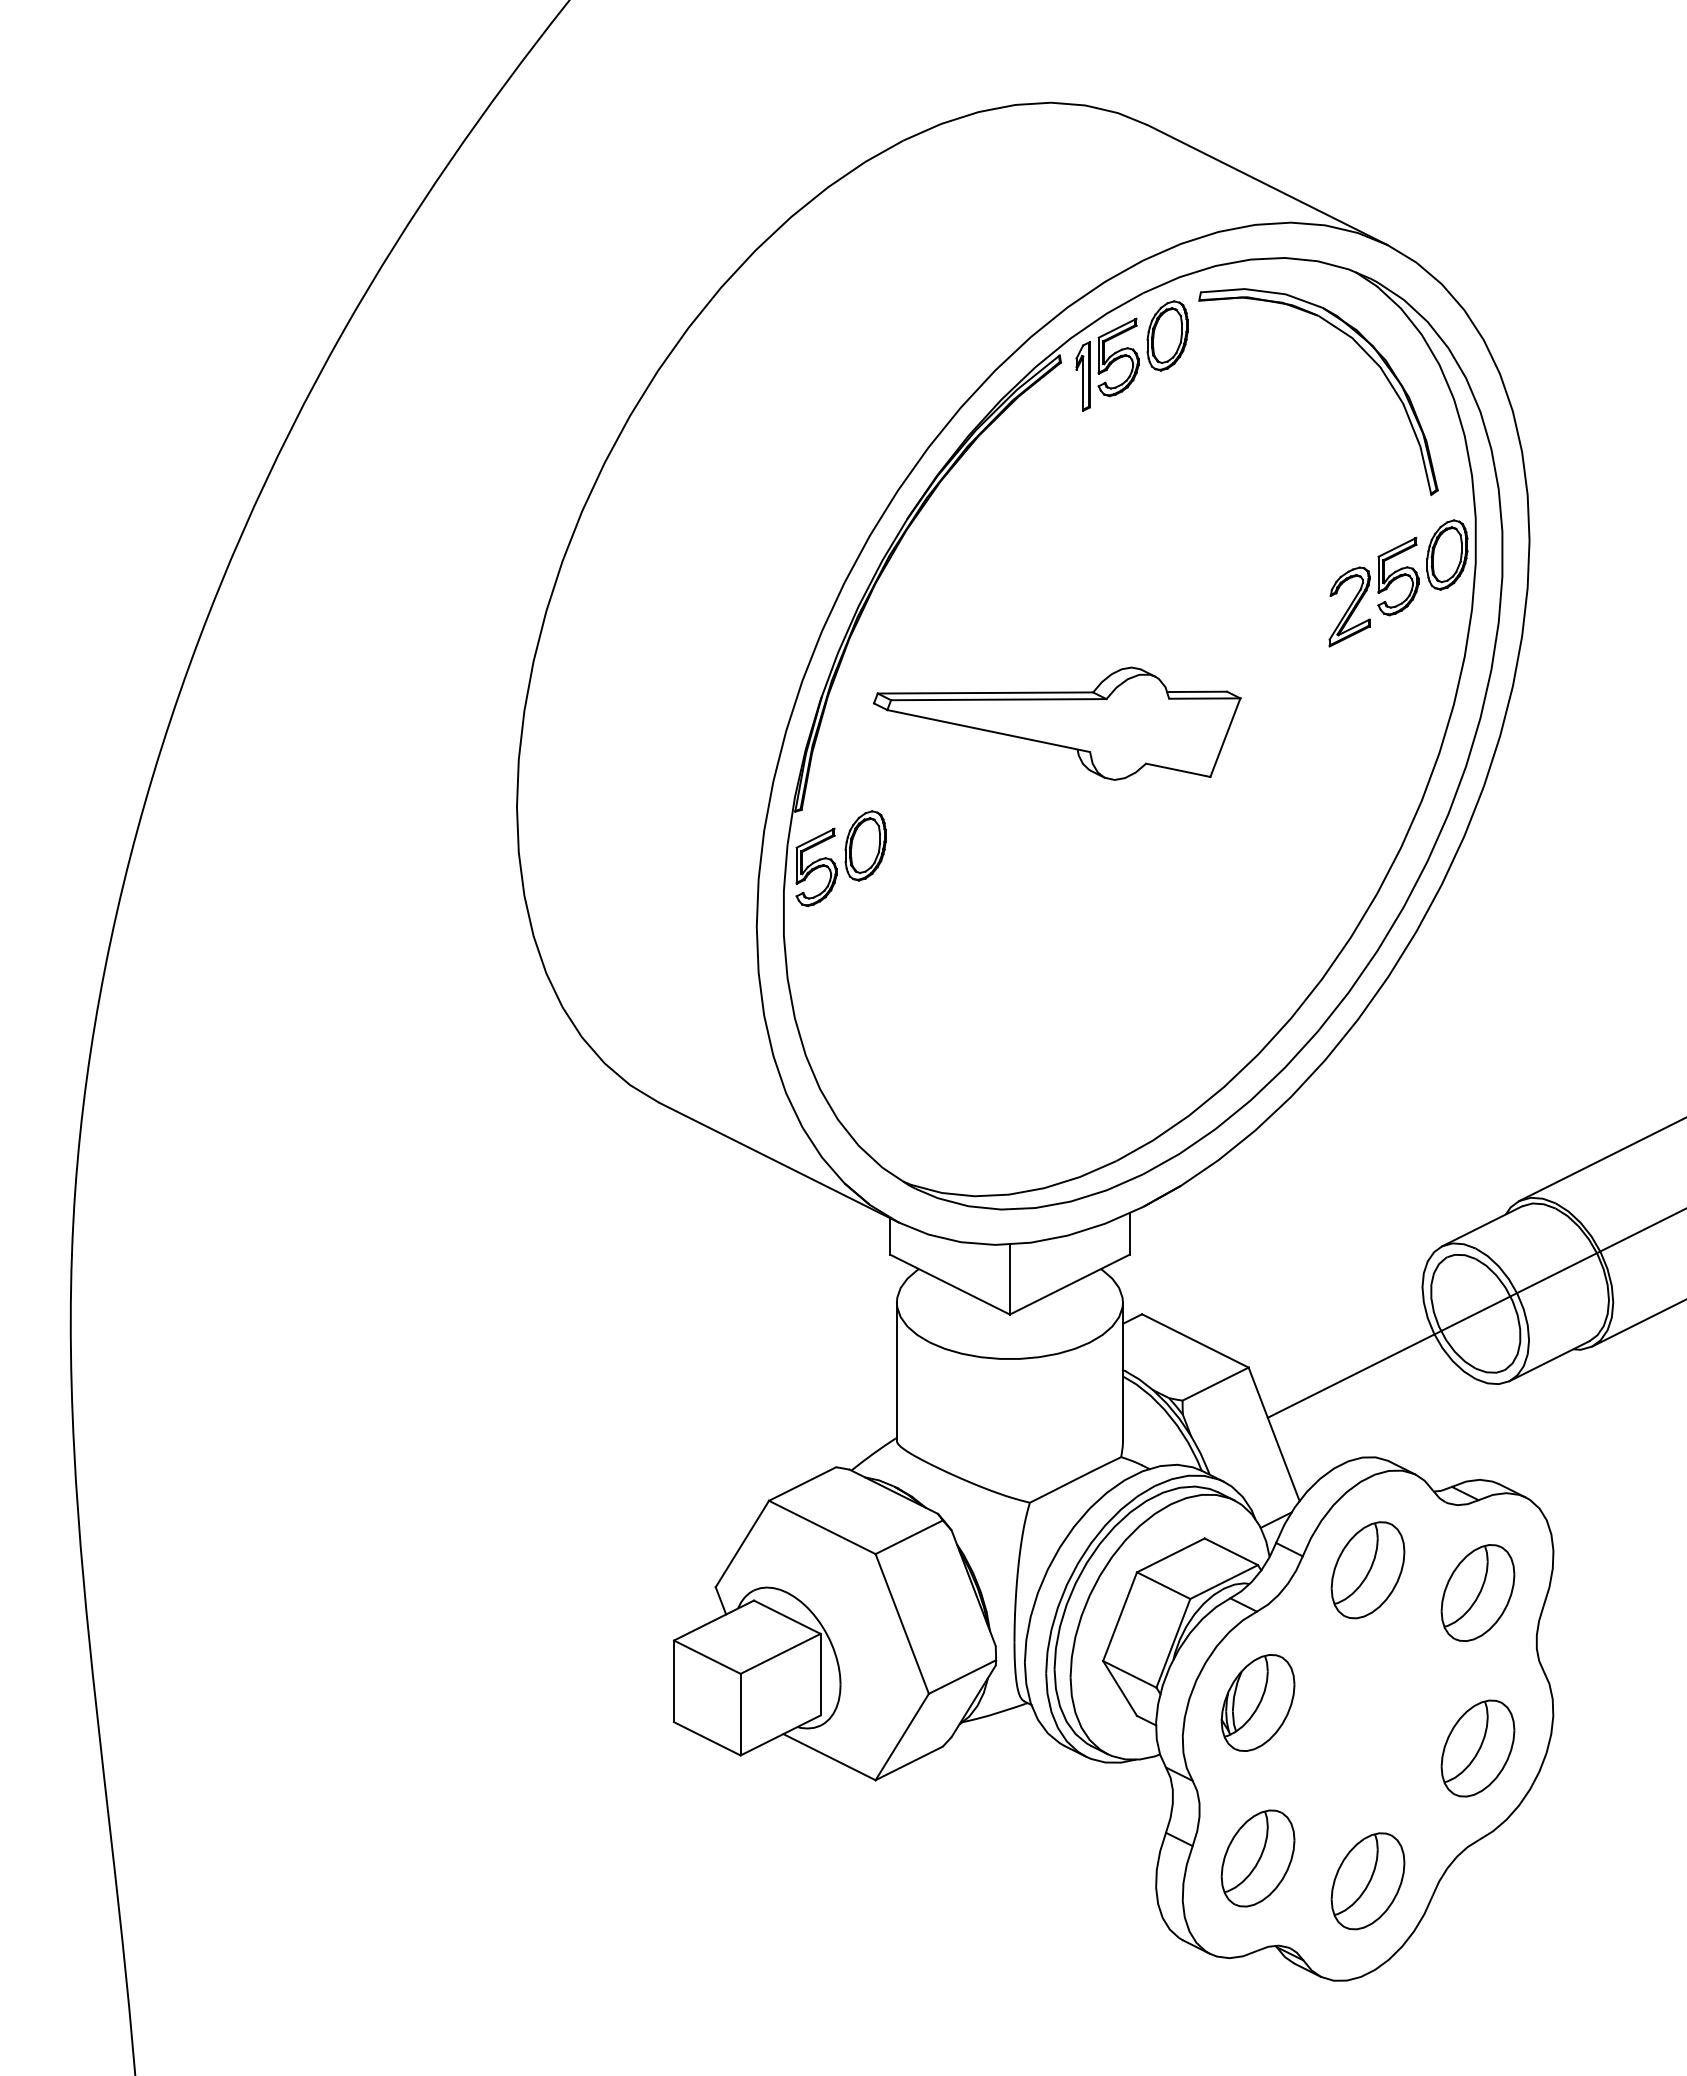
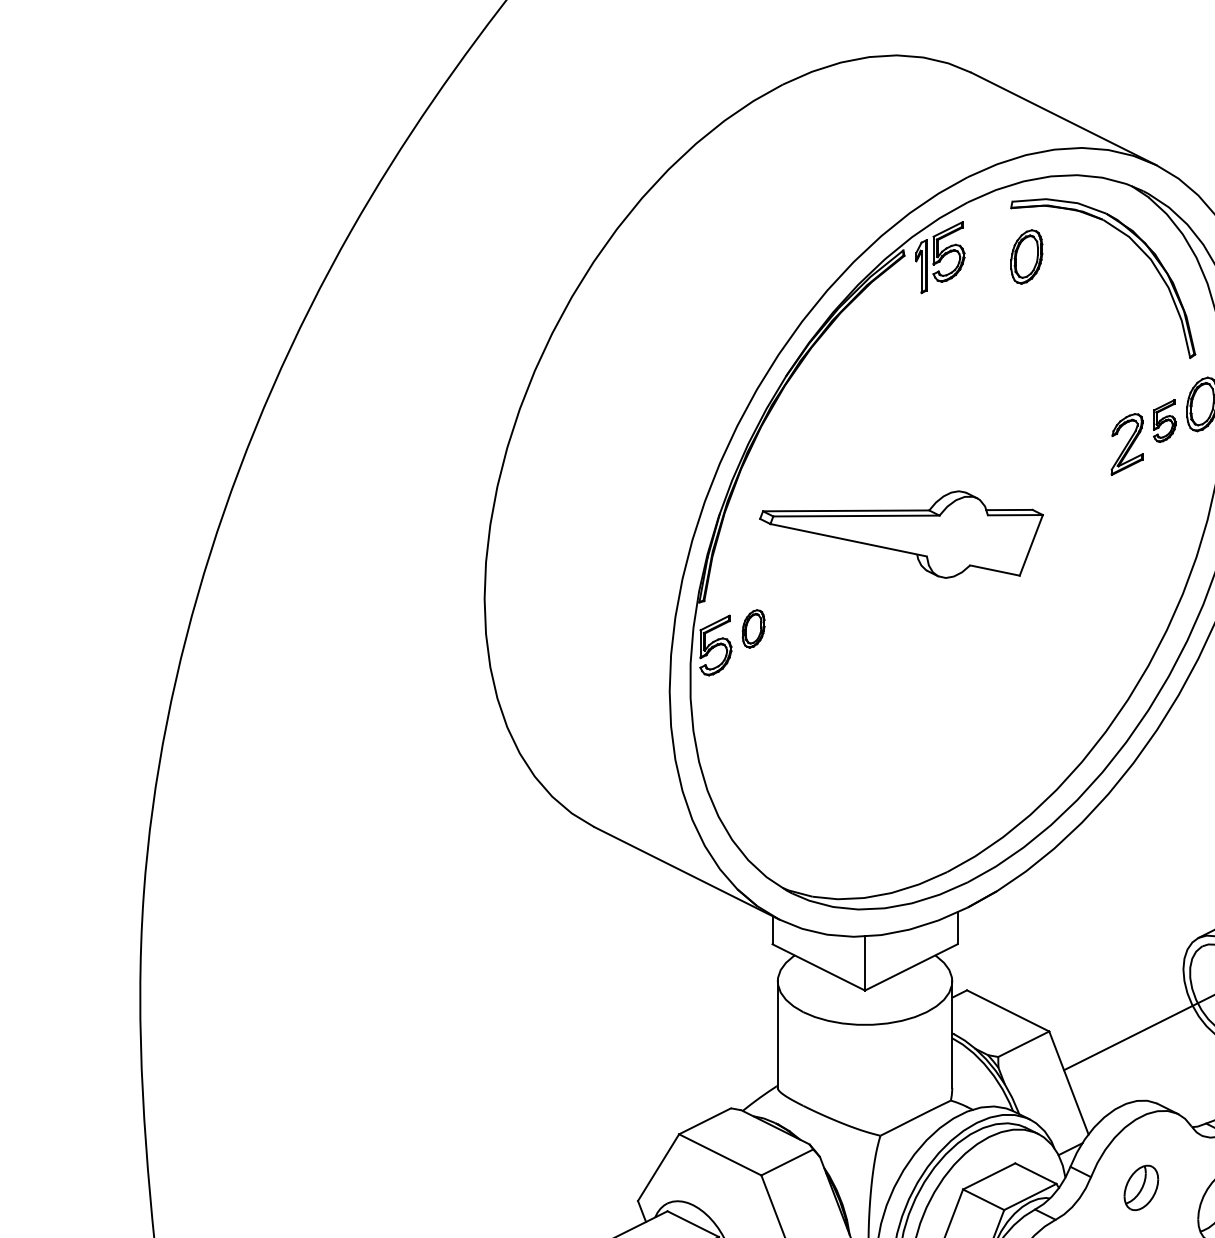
part: (1167, 335) -> (1026, 256), moved
part: (1398, 576) -> (1164, 420), size x0.7
part: (865, 845) -> (753, 628), size x0.7
part: (1367, 1570) -> (1140, 1188), size x0.6

